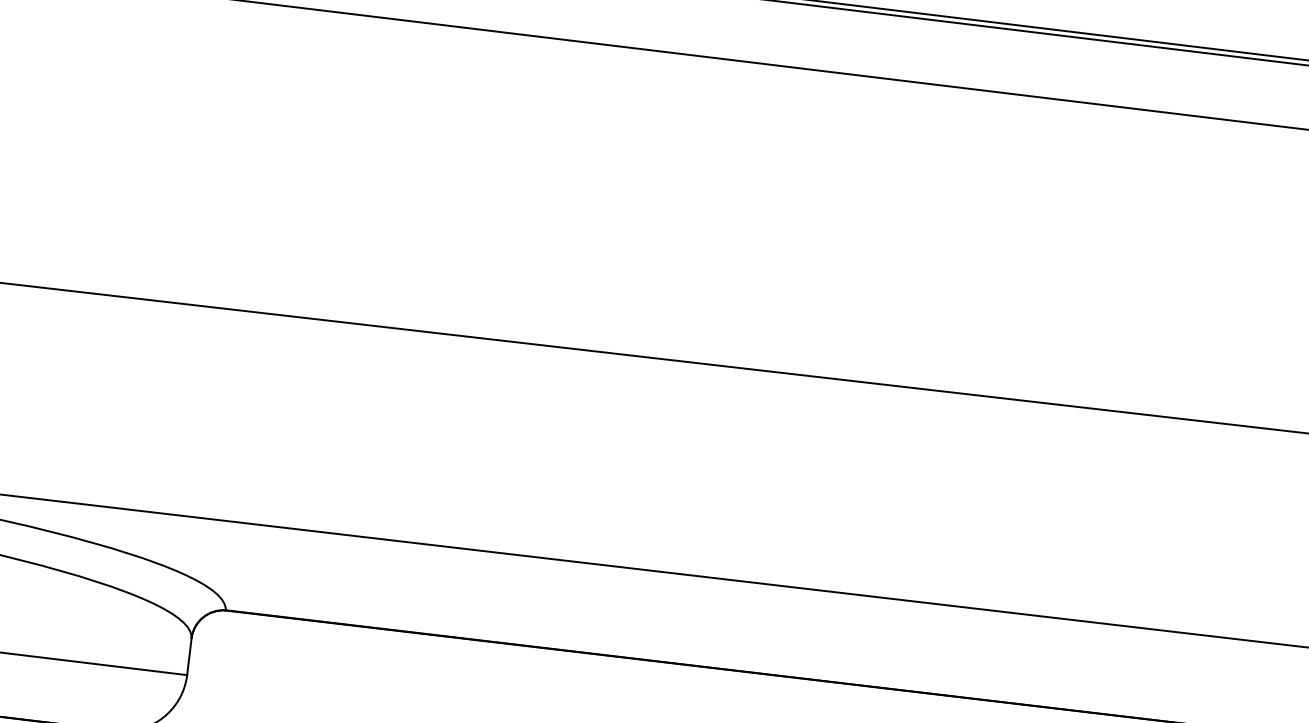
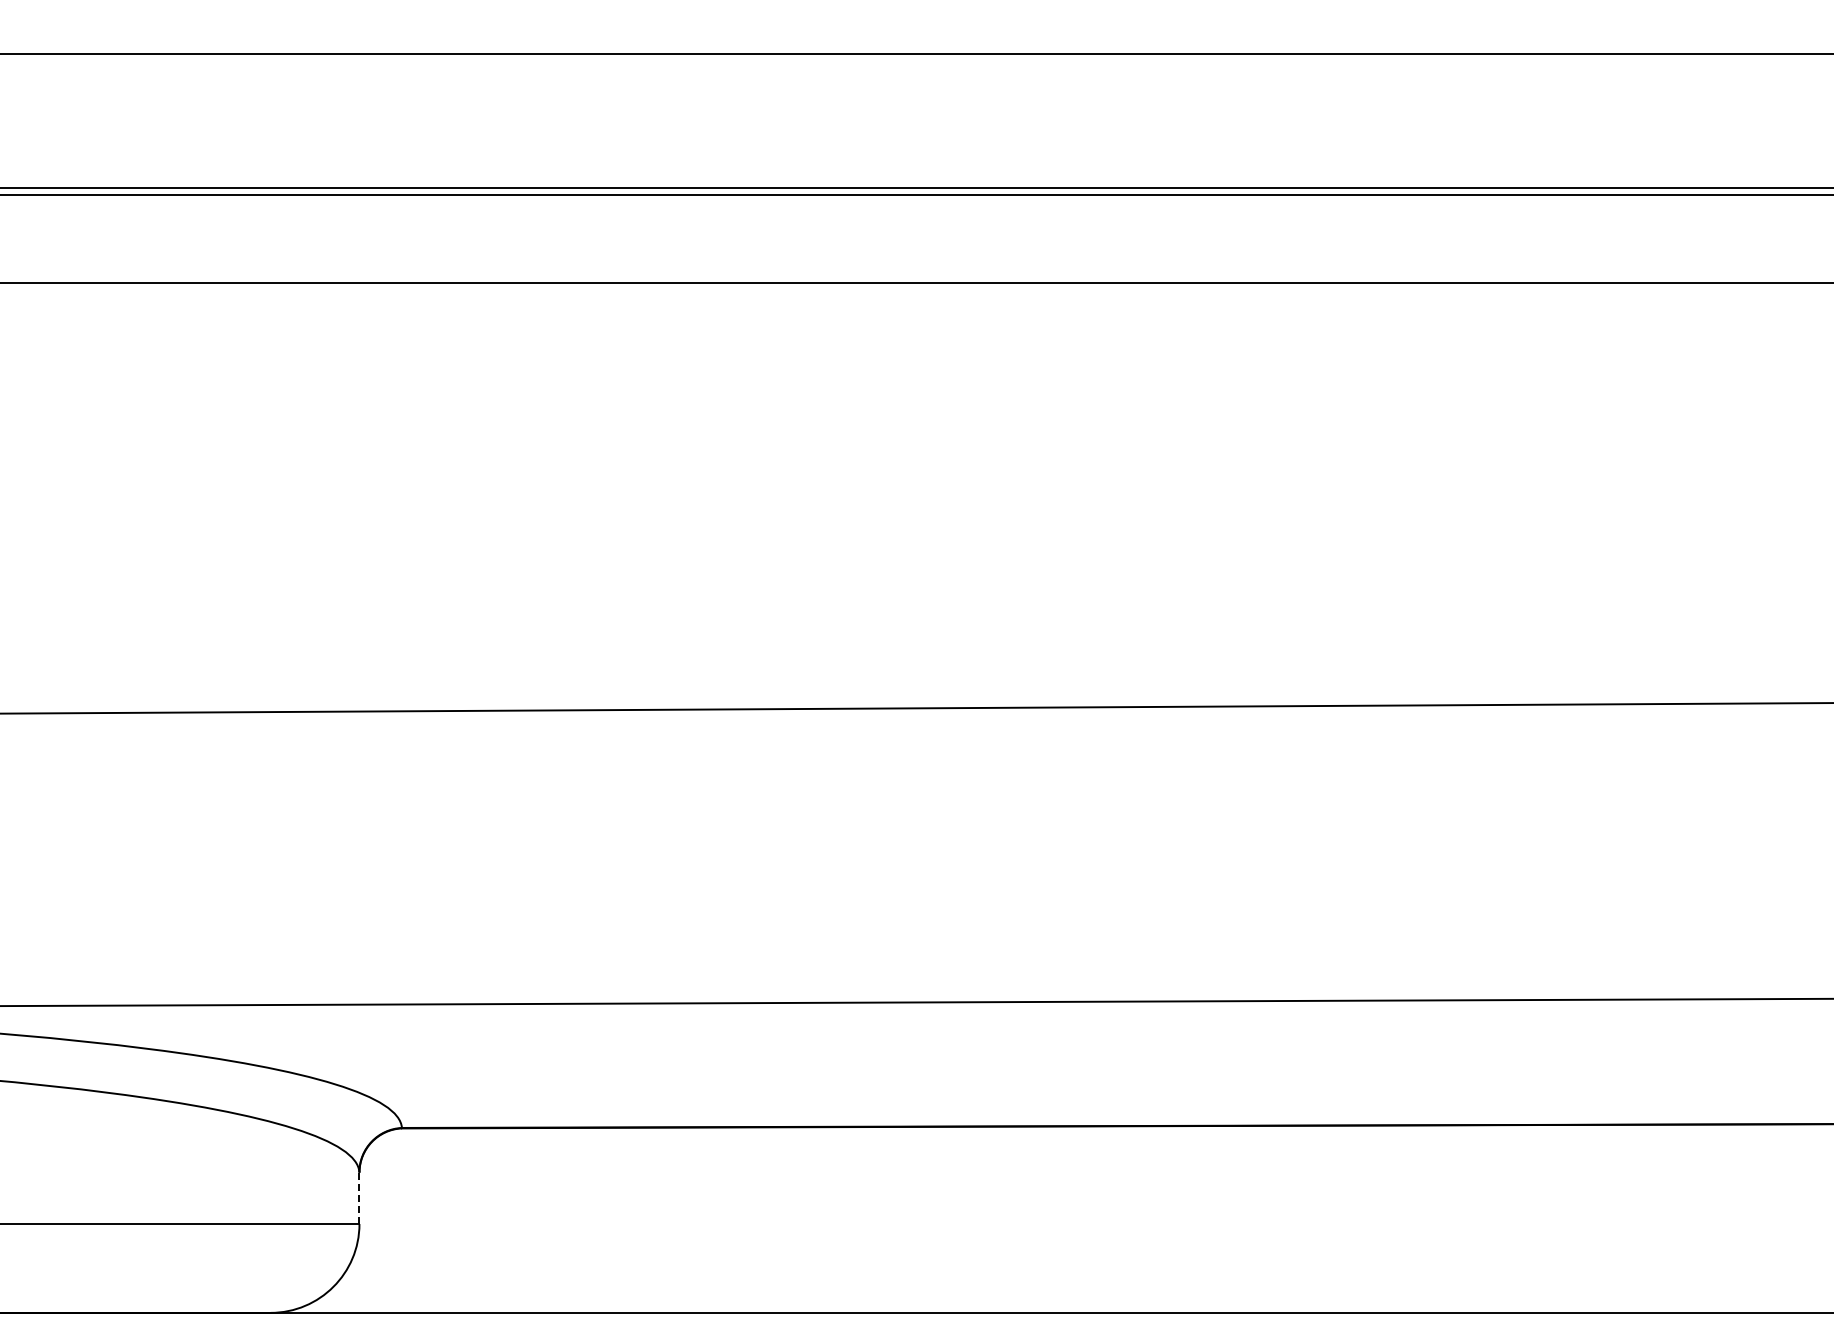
line: (189, 656) -> (359, 1198), solid -> dashed

